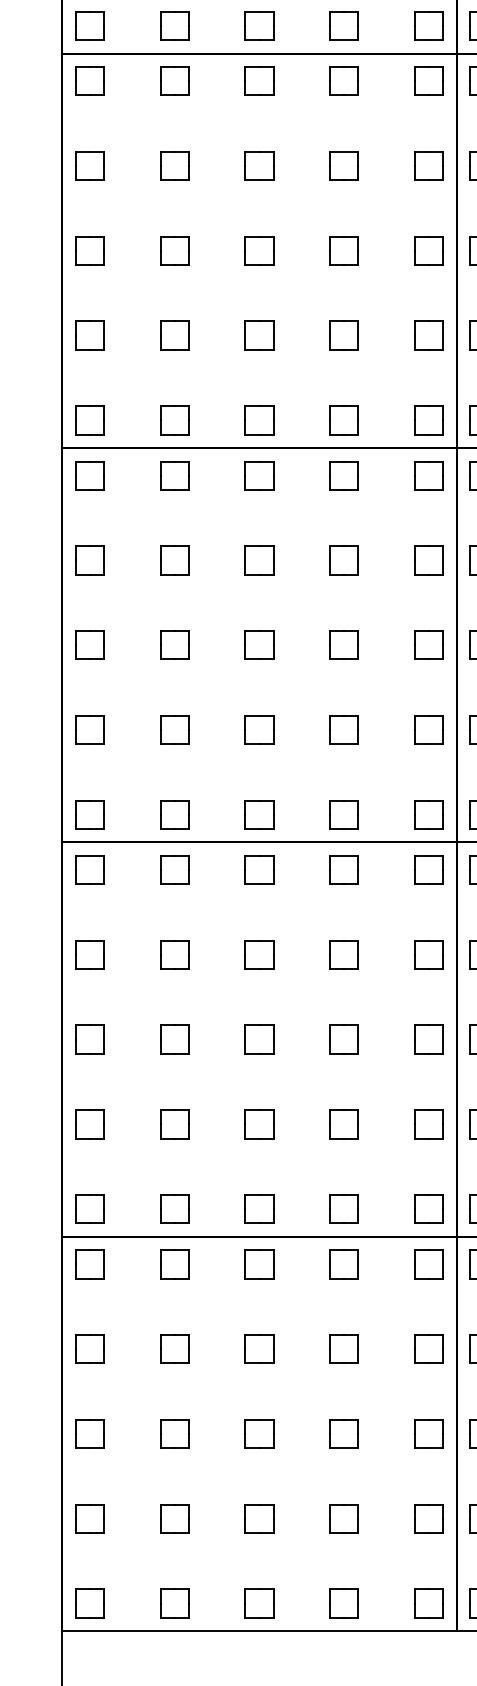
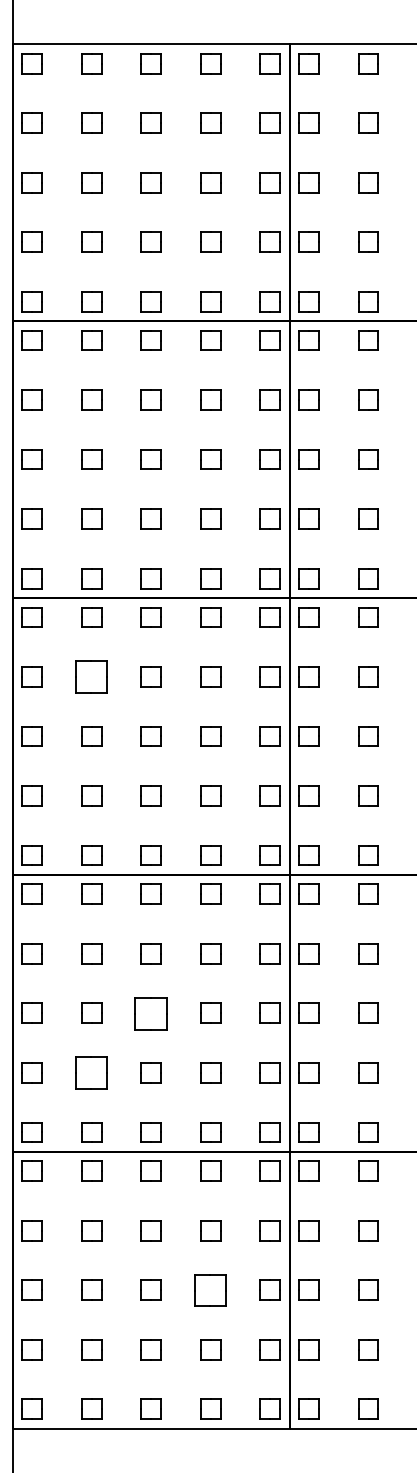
part: (174, 559) -> (91, 676), size x1.6
part: (258, 1038) -> (150, 1012), size x1.6
part: (174, 1123) -> (91, 1072), size x1.6
part: (344, 1432) -> (210, 1289), size x1.6

